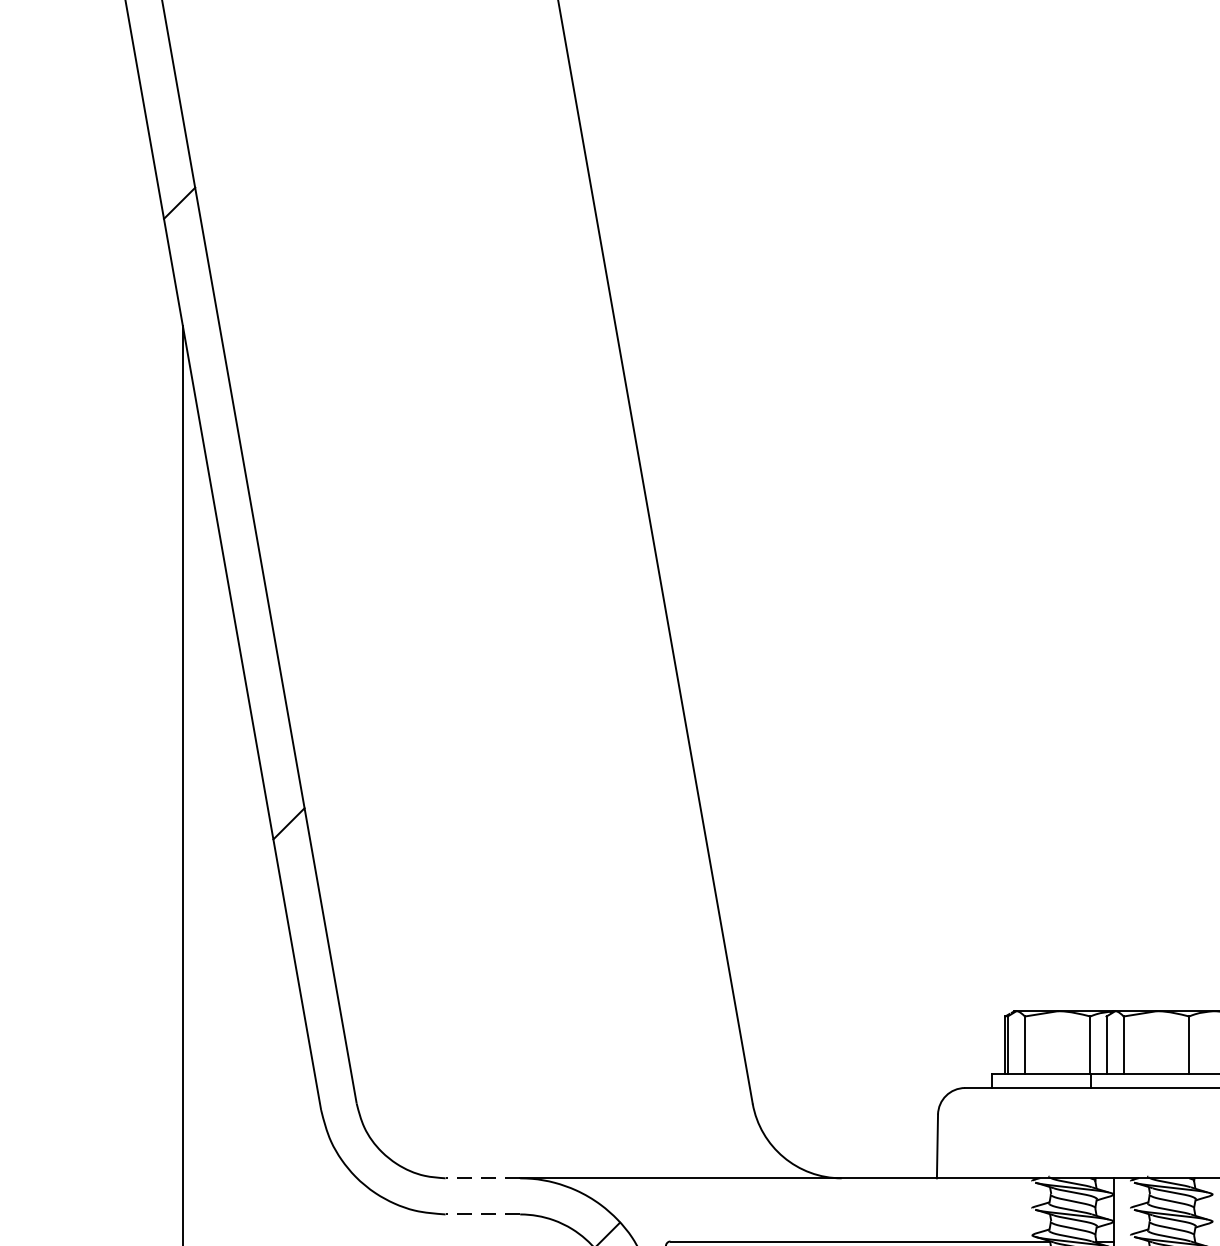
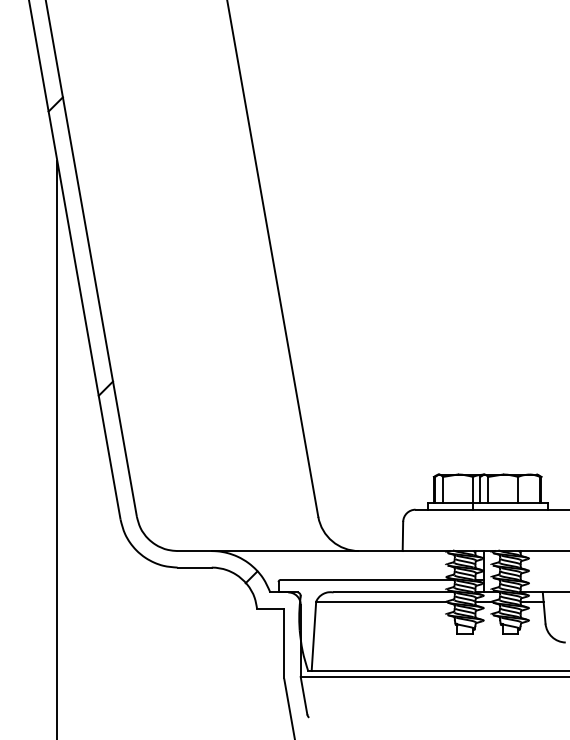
line: (482, 1179) -> (194, 551), dashed -> solid
line: (482, 1214) -> (194, 567), dashed -> solid

